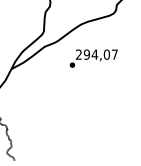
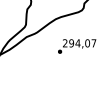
text: (93, 58) -> (76, 46), moved

